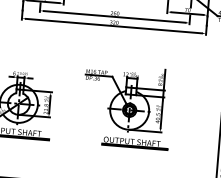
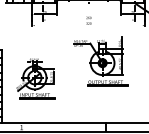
line: (114, 17) -> (88, 20), removed
line: (113, 25) -> (88, 25), removed
part: (126, 107) -> (100, 61), moved

